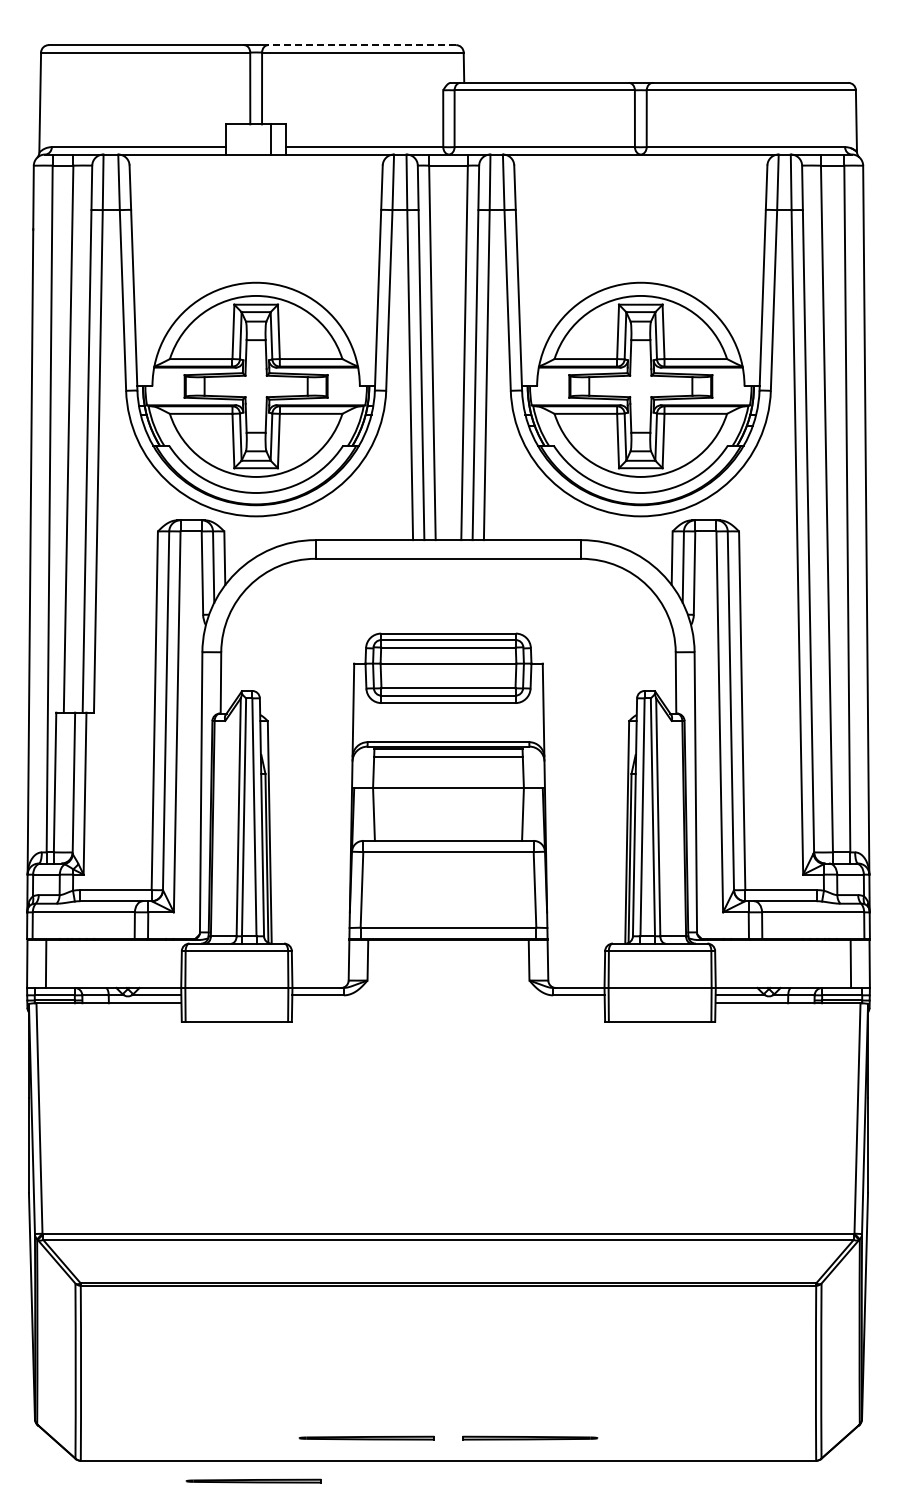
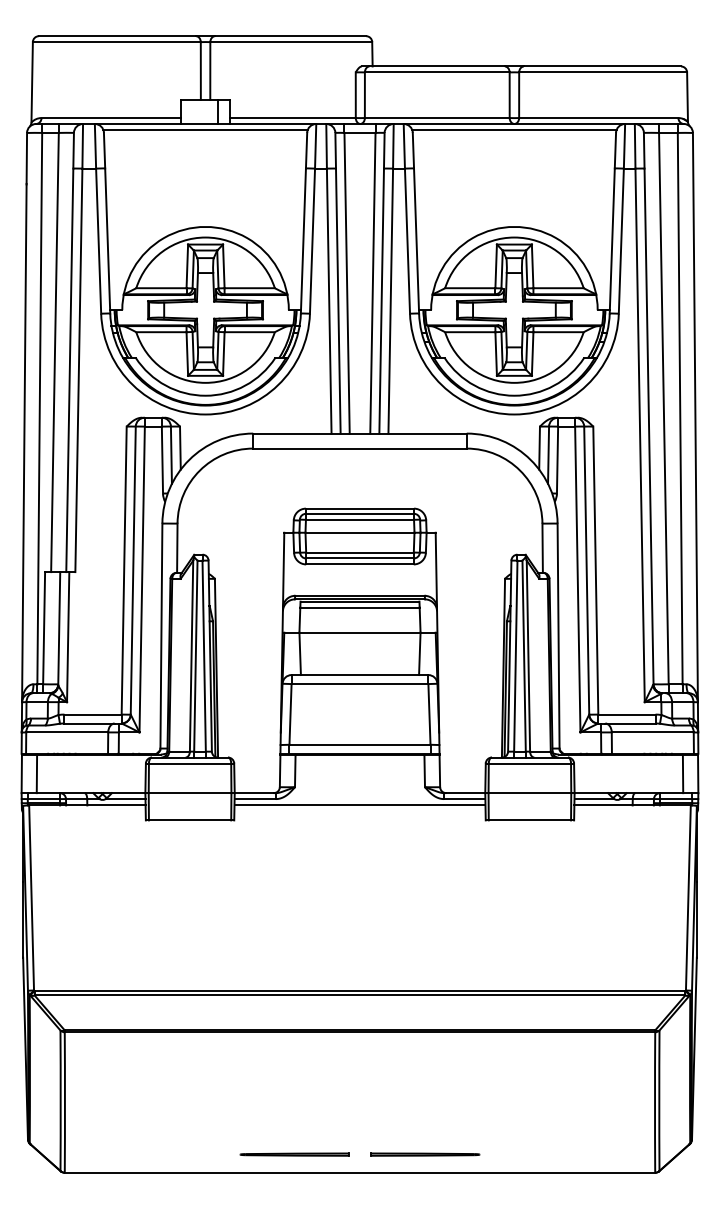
line: (361, 45) -> (290, 36), dashed -> solid
line: (255, 161) -> (205, 129), added
line: (640, 161) -> (514, 129), added
line: (448, 1003) -> (360, 805), added
part: (253, 1480) -> (203, 1188), removed

